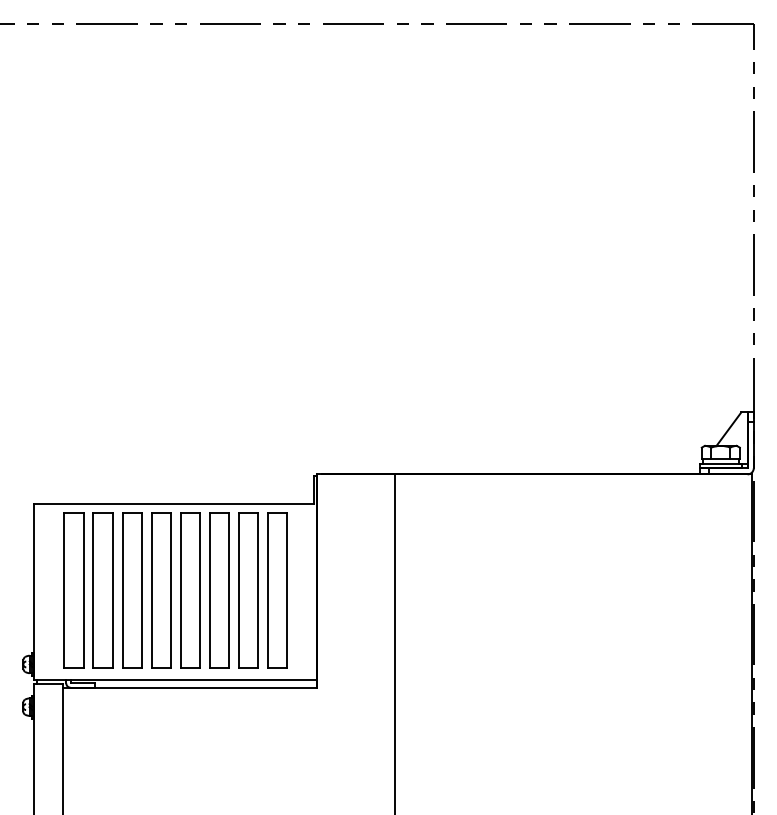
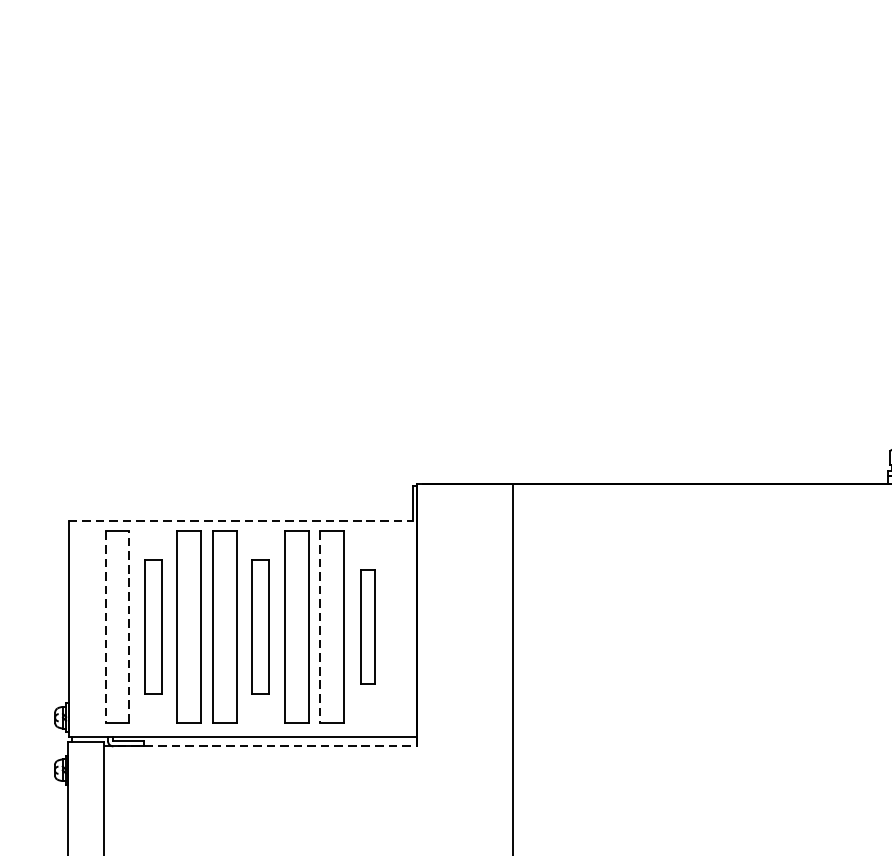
line: (174, 504) -> (241, 520), solid -> dashed
line: (64, 590) -> (105, 626), solid -> dashed
line: (83, 590) -> (129, 626), solid -> dashed
part: (102, 590) -> (152, 626), size x0.7
part: (190, 590) -> (260, 626), size x0.7
line: (238, 590) -> (319, 626), solid -> dashed
part: (277, 590) -> (368, 626), size x0.6
line: (190, 687) -> (260, 746), solid -> dashed

